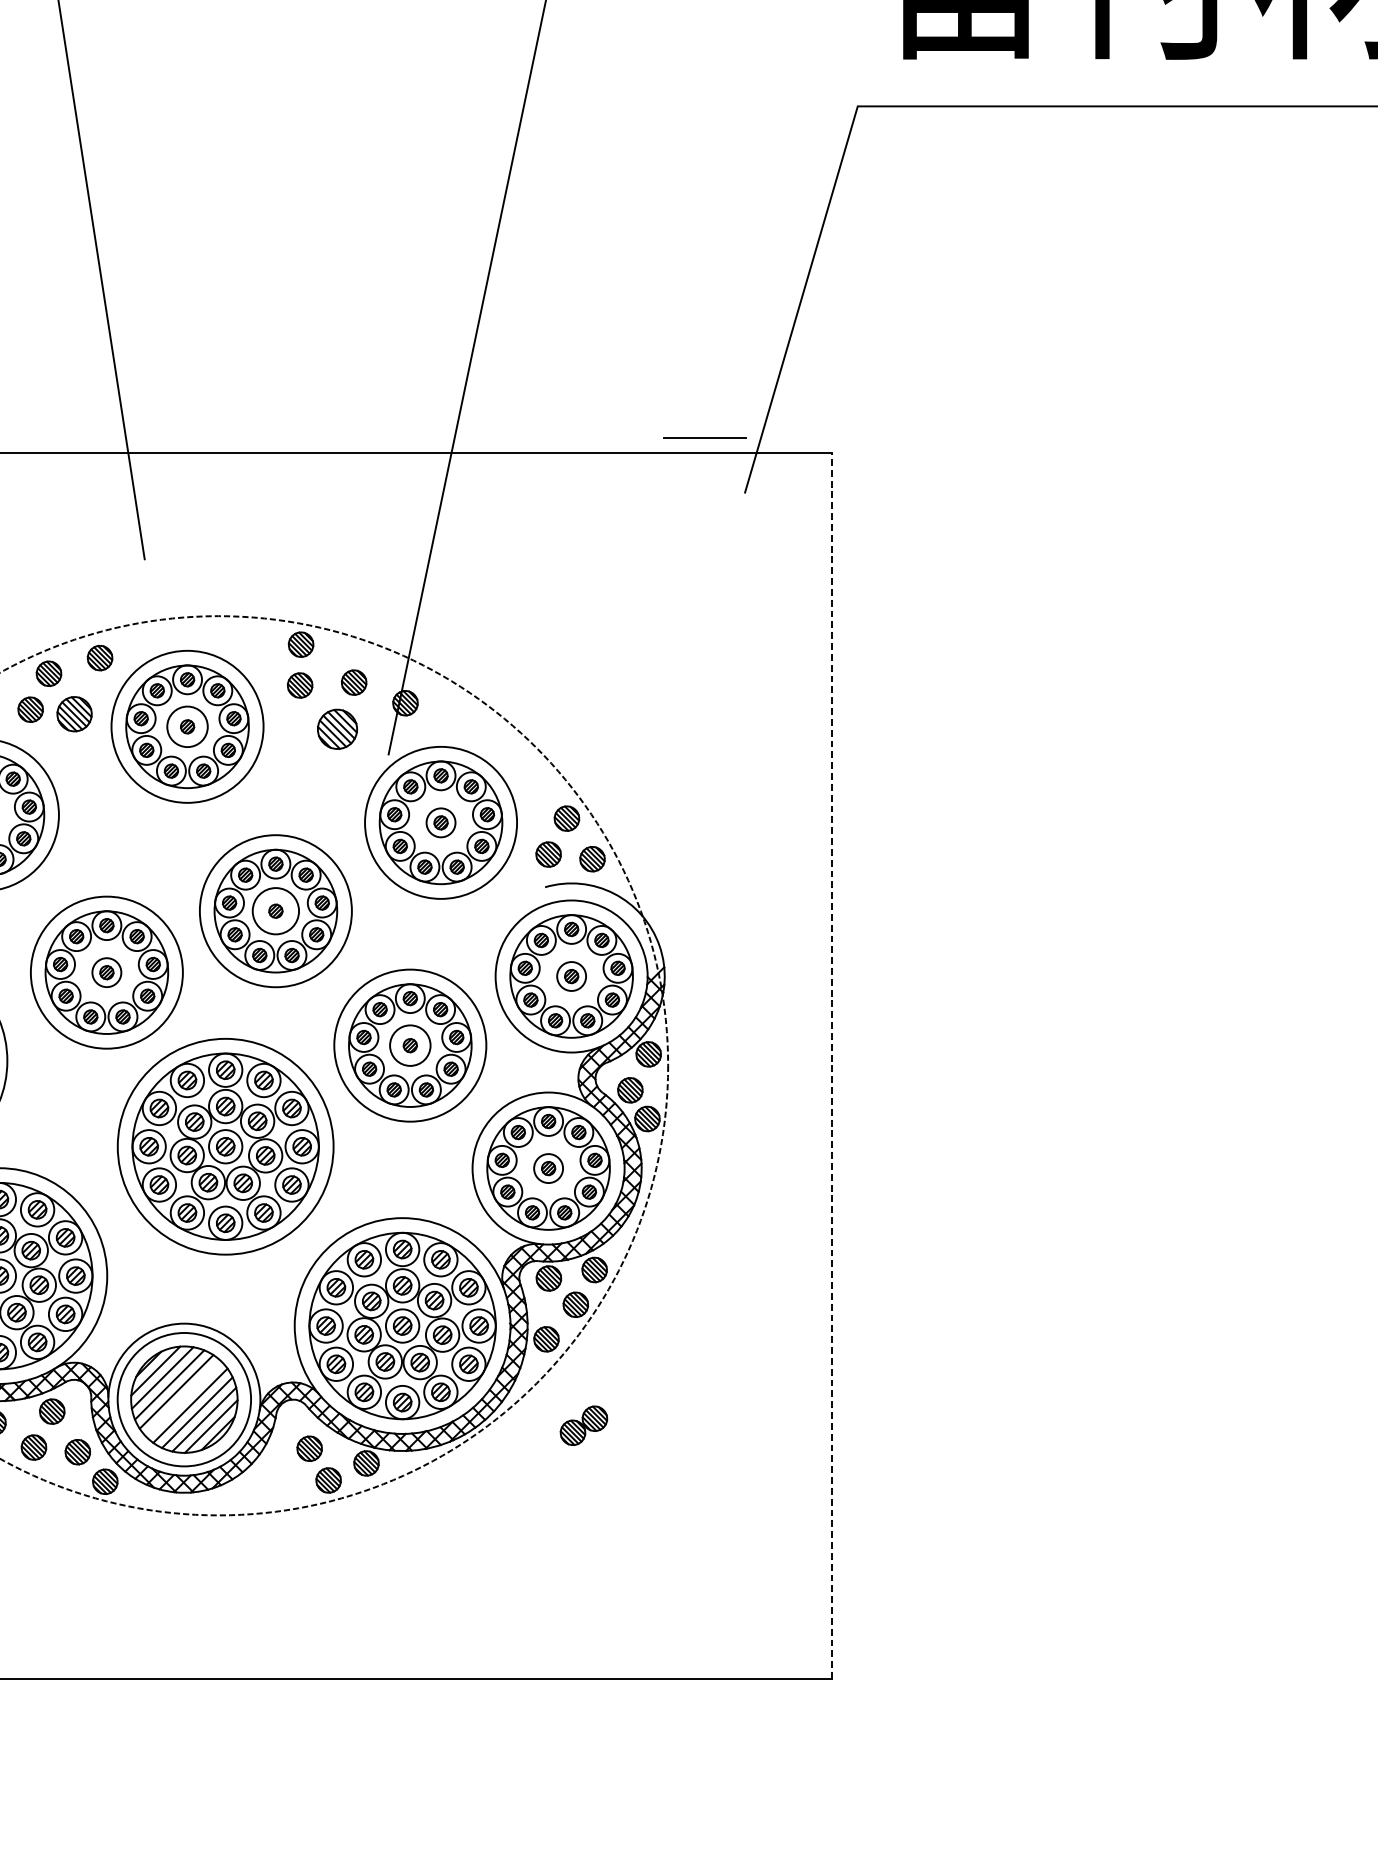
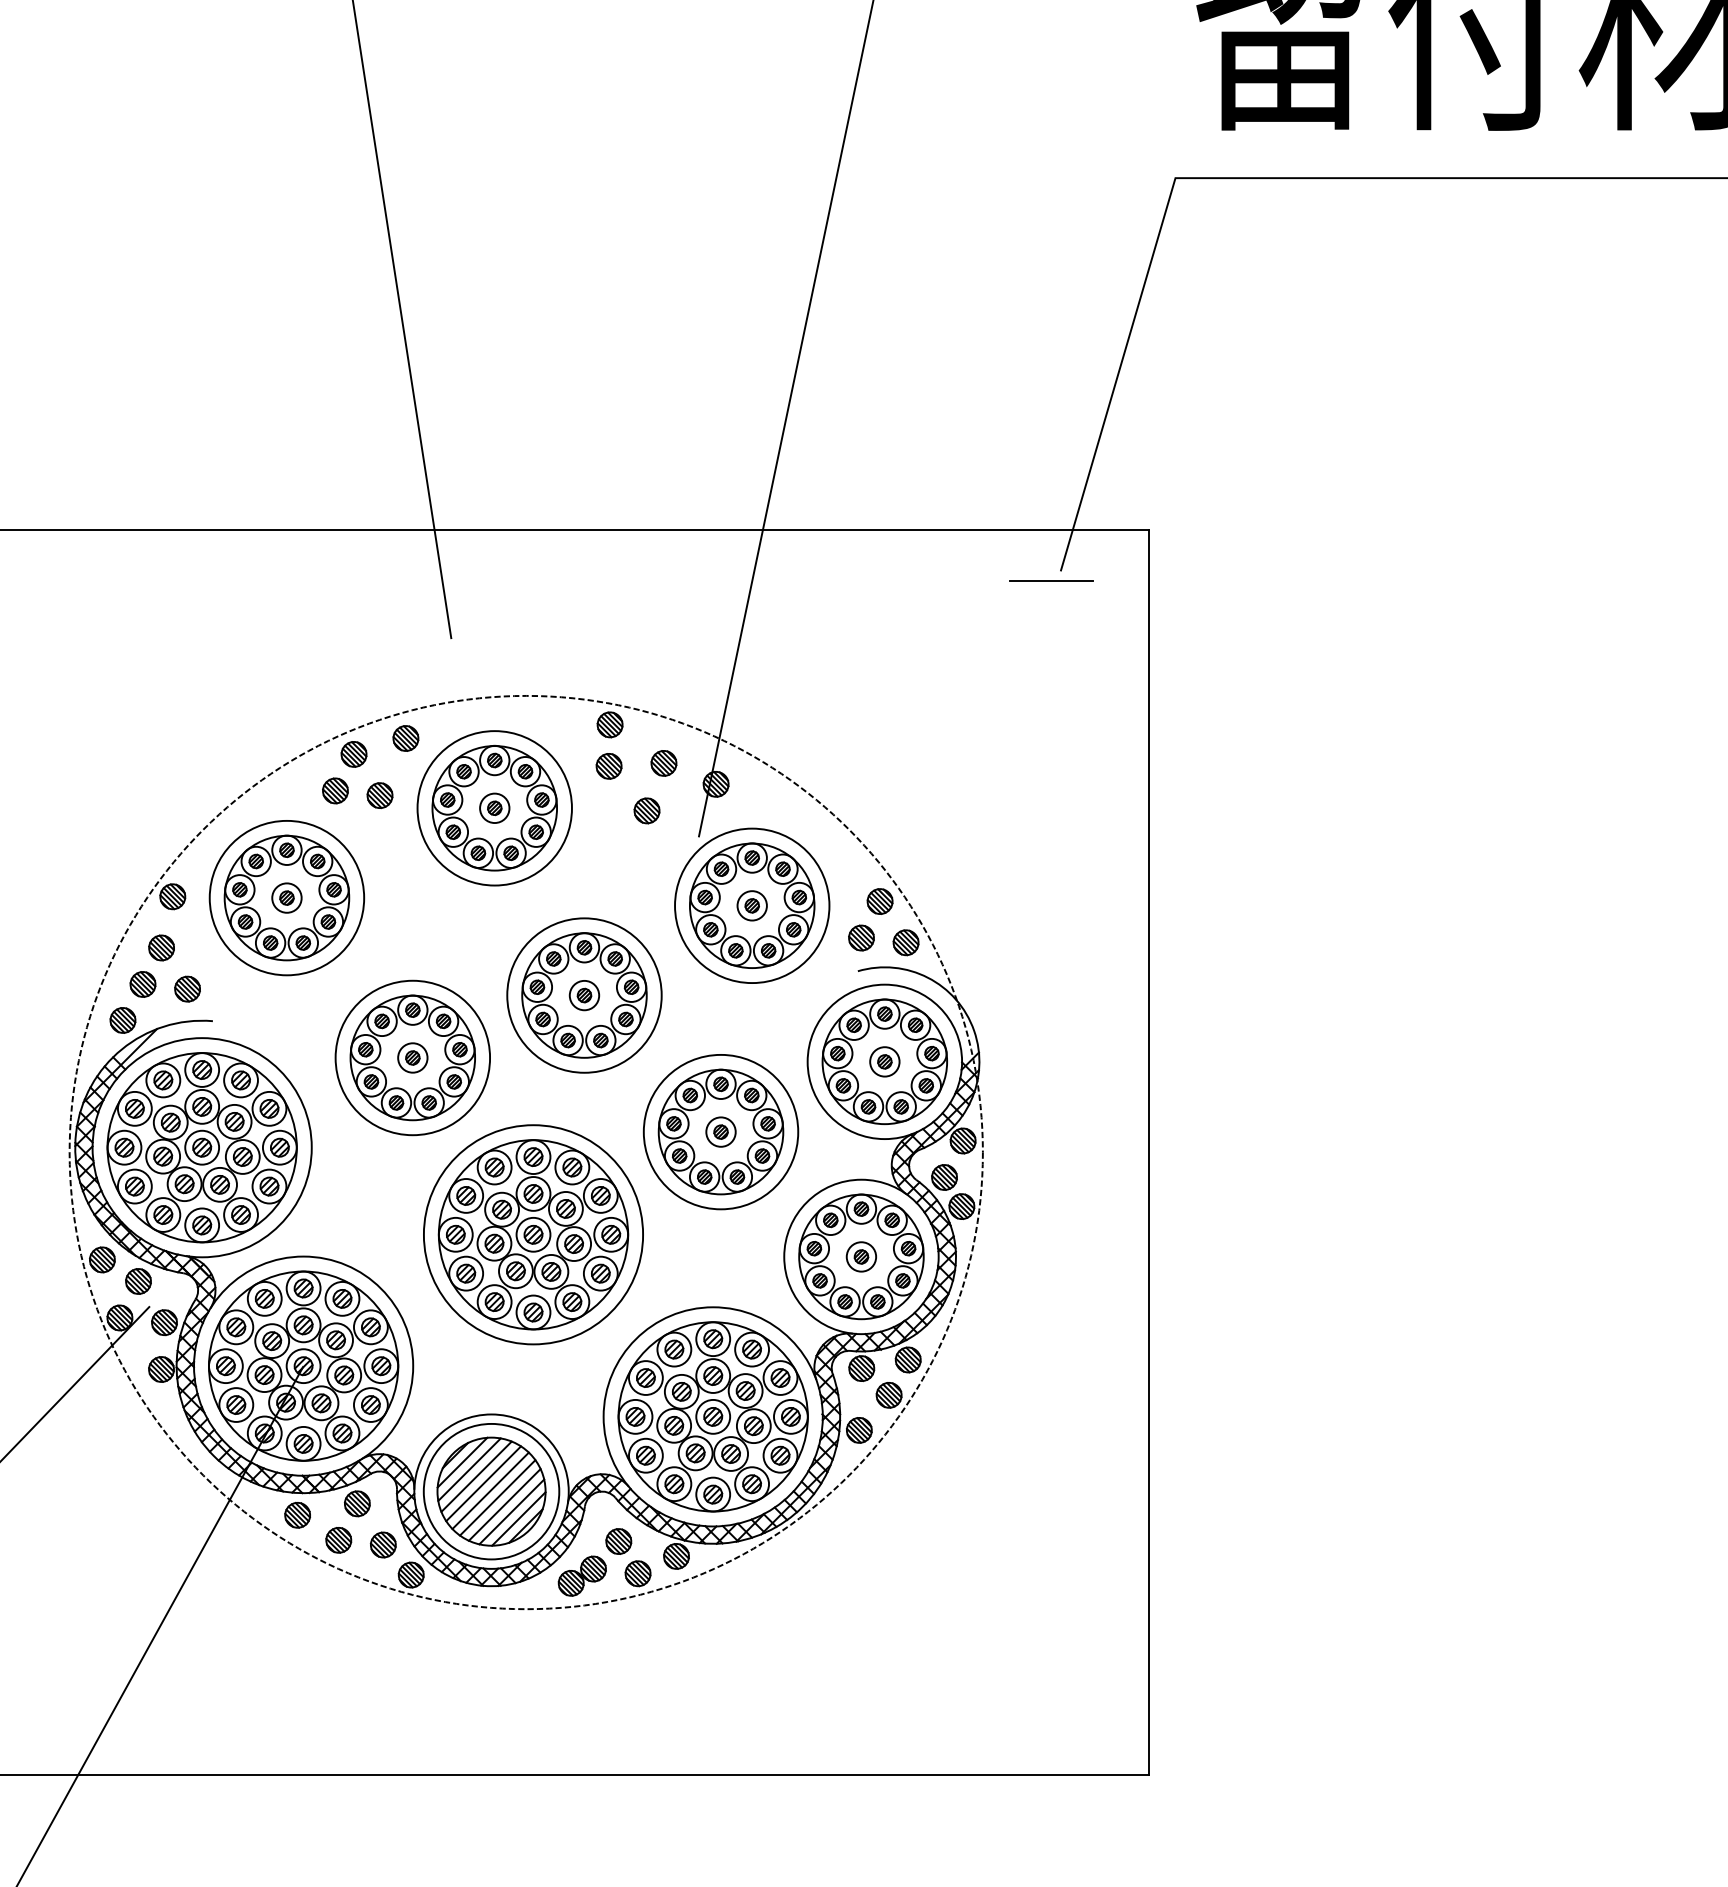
line: (705, 437) -> (1051, 580), moved
part: (74, 714) -> (379, 795), size x0.71
circle: (187, 727) -> (494, 808), size x0.71
part: (336, 728) -> (646, 810), size x0.62
circle: (275, 911) -> (584, 995), size x0.62
circle: (409, 1045) -> (720, 1131), size x0.71
line: (831, 1065) -> (1148, 1152), dashed -> solid
line: (183, 1398) -> (490, 1490), added
part: (583, 1425) -> (581, 1575), moved

